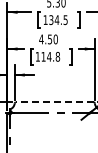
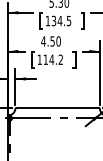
text: (57, 56) -> (60, 59), 114.8 -> 114.2
line: (54, 102) -> (57, 107), dashed -> solid

